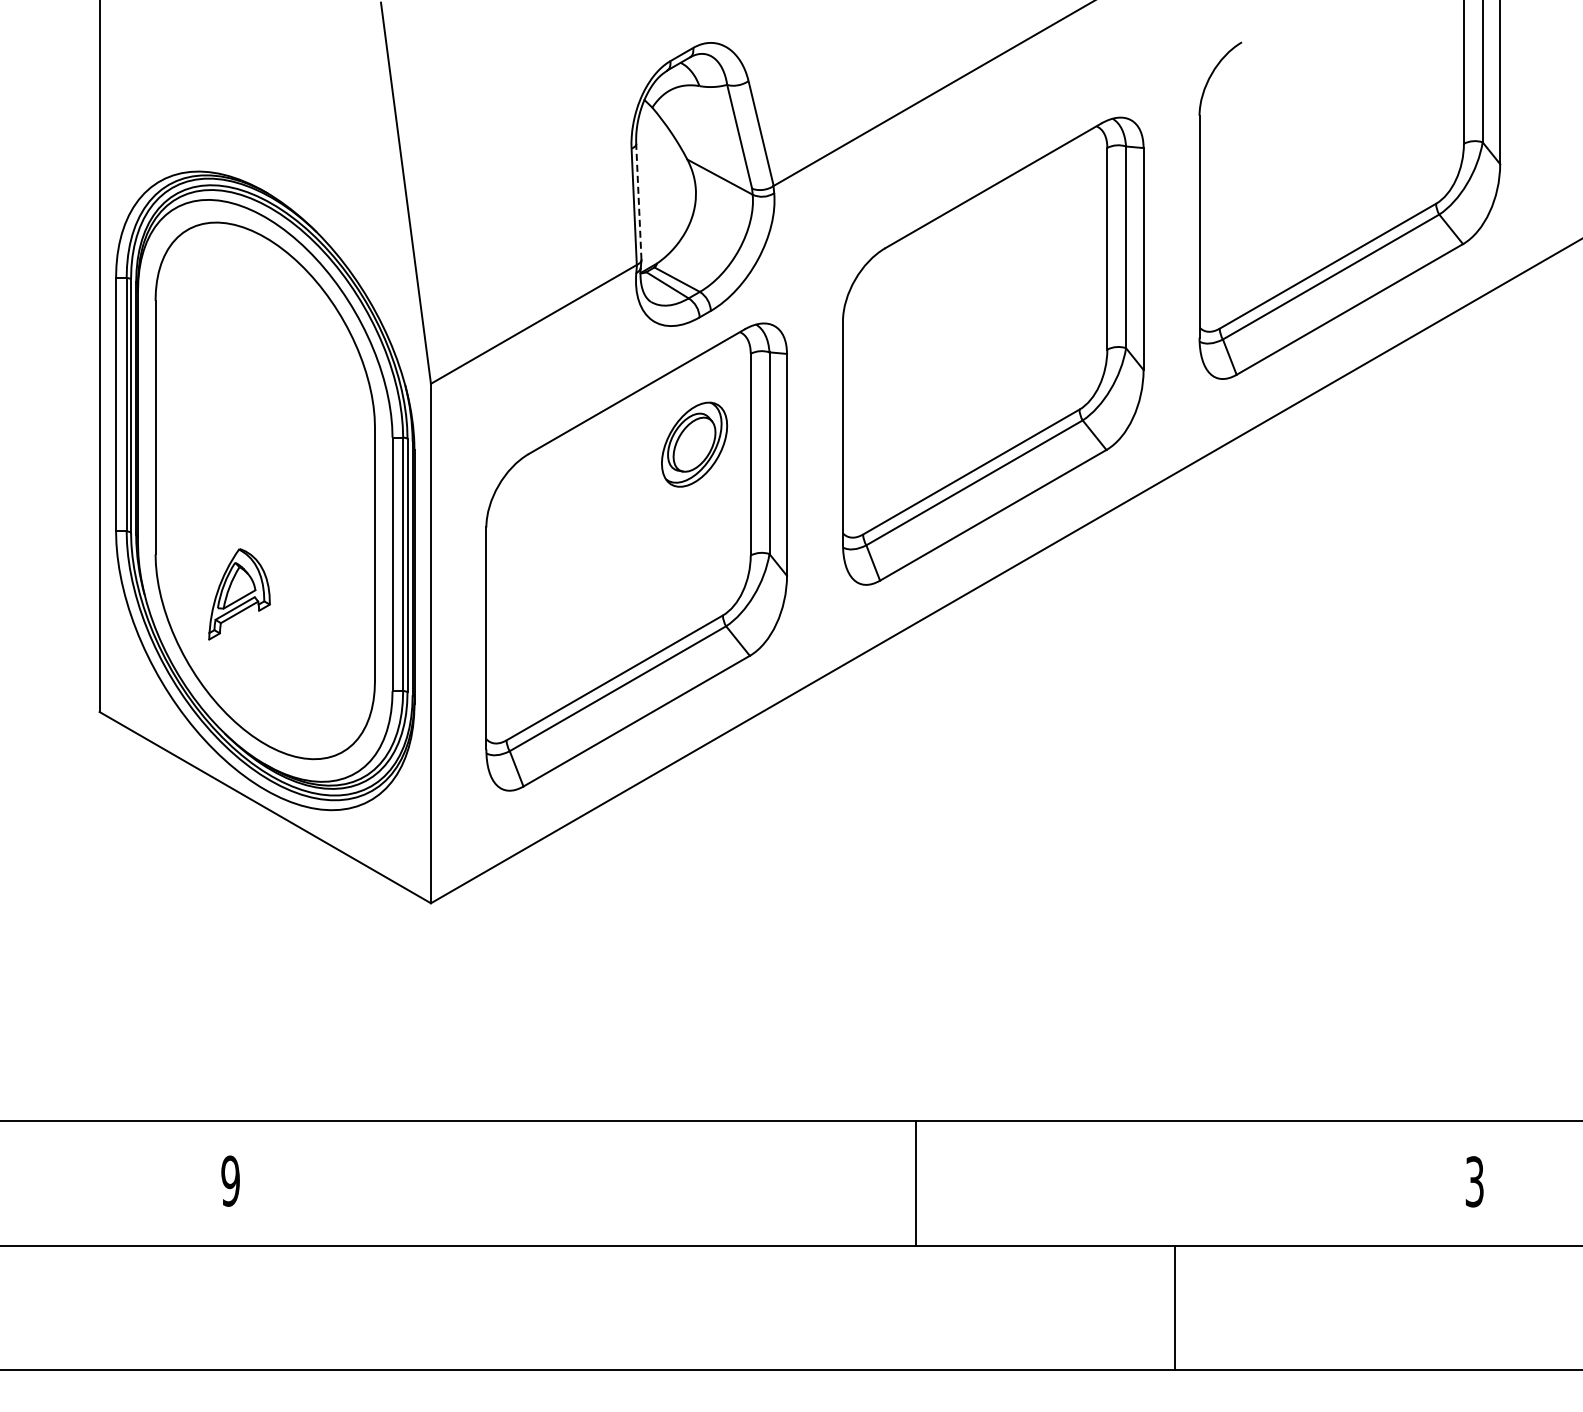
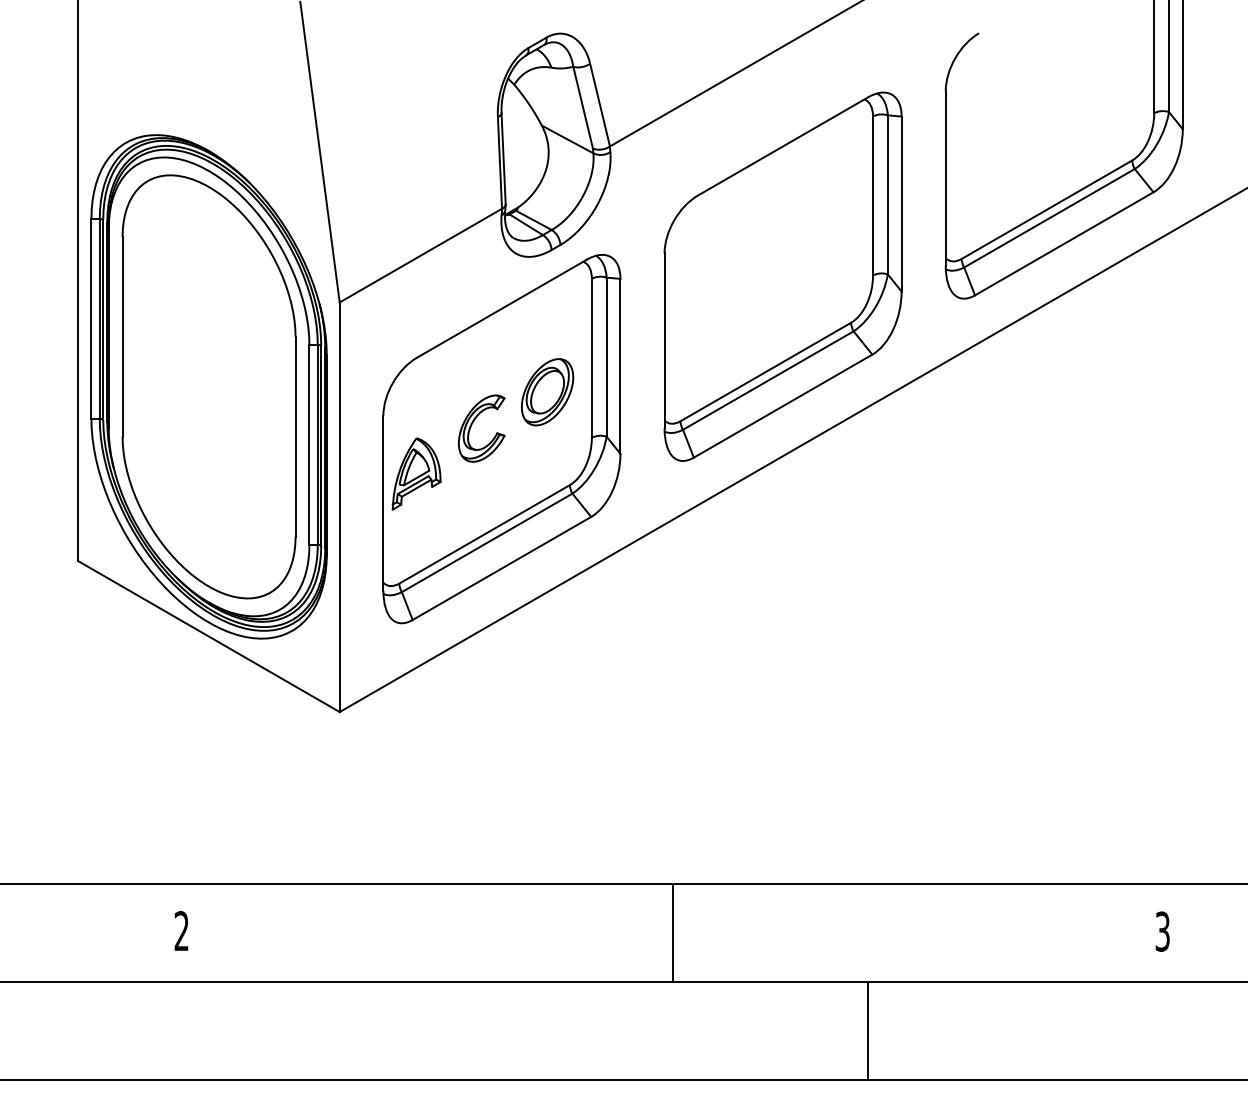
line: (638, 201) -> (503, 158), dashed -> solid
part: (694, 444) -> (547, 392), moved
part: (599, 538) -> (472, 424), added
part: (239, 594) -> (416, 474), moved
text: (230, 1180) -> (181, 930), 9 -> 2
line: (916, 1183) -> (672, 933), moved
line: (1175, 1307) -> (868, 1030), moved

